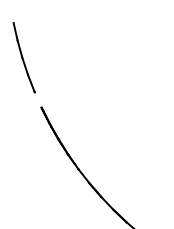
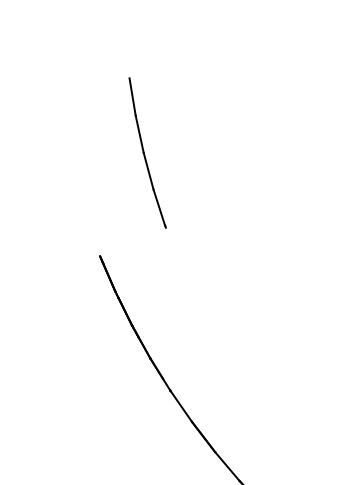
part: (23, 57) -> (146, 152), moved

